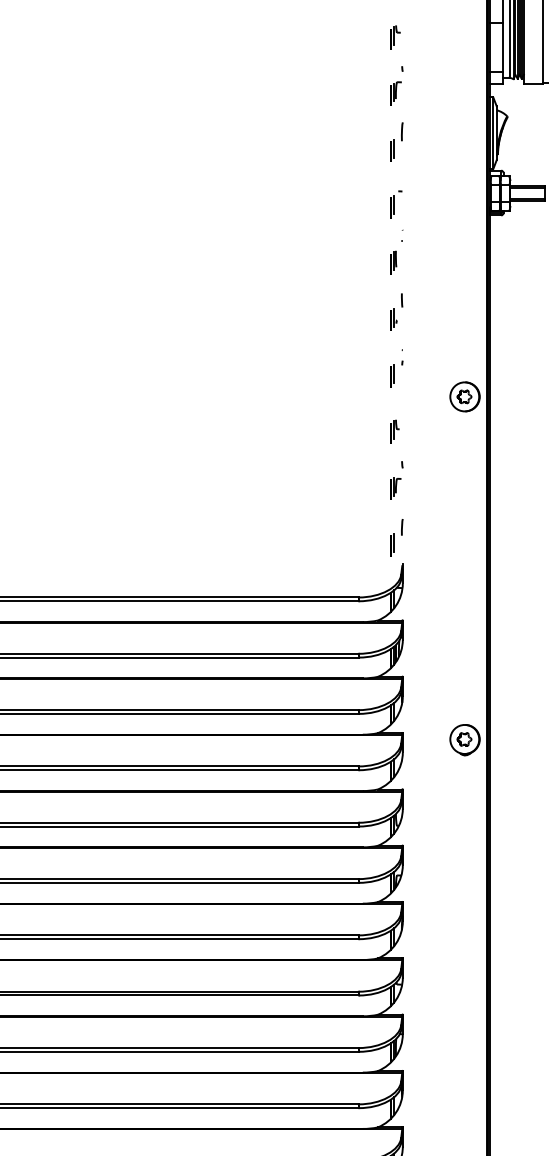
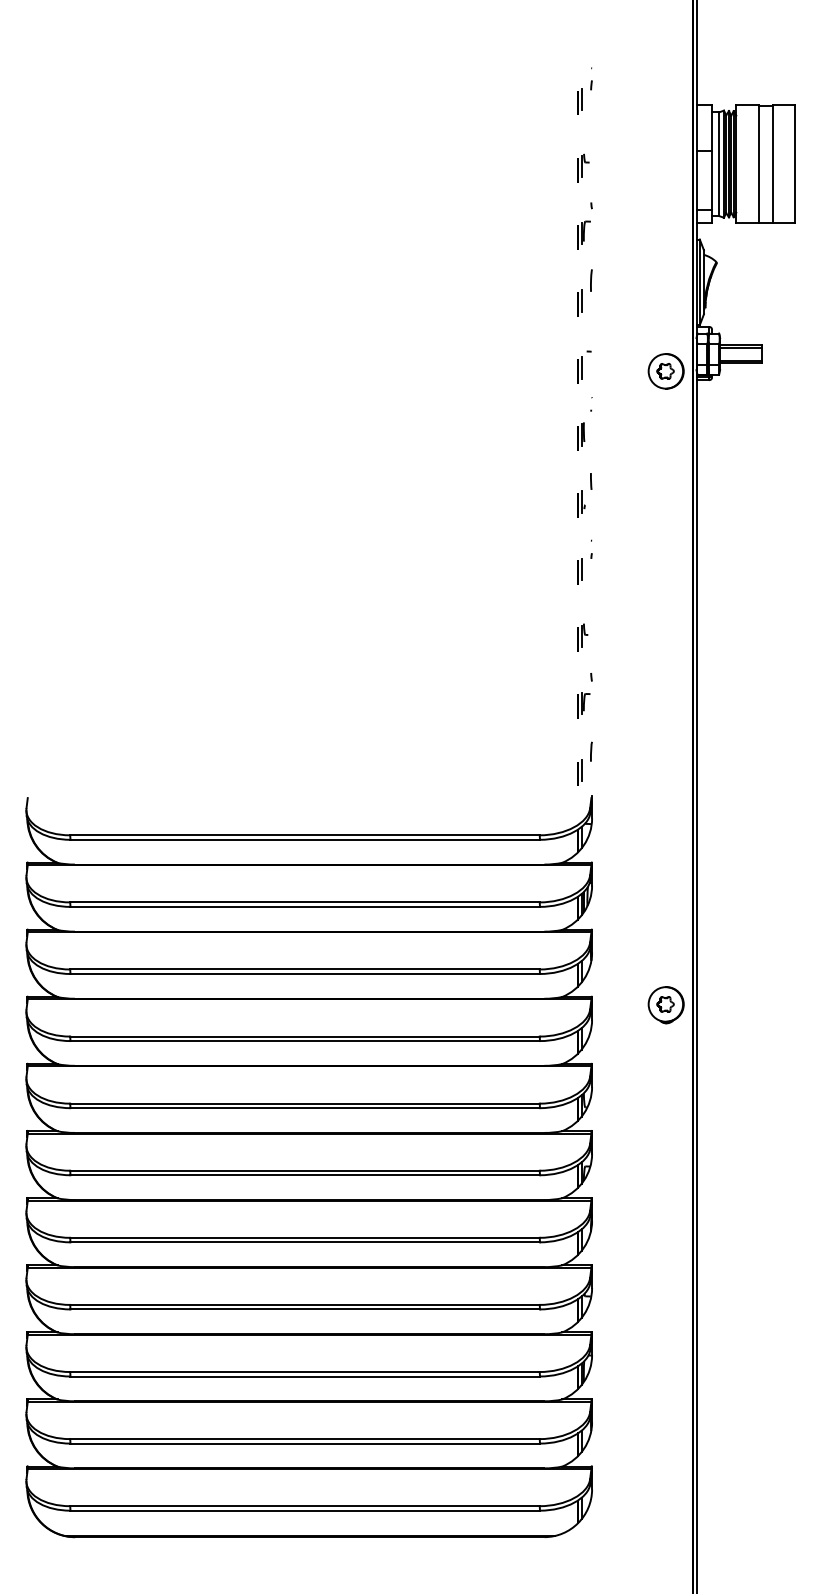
part: (464, 397) -> (665, 371), moved

